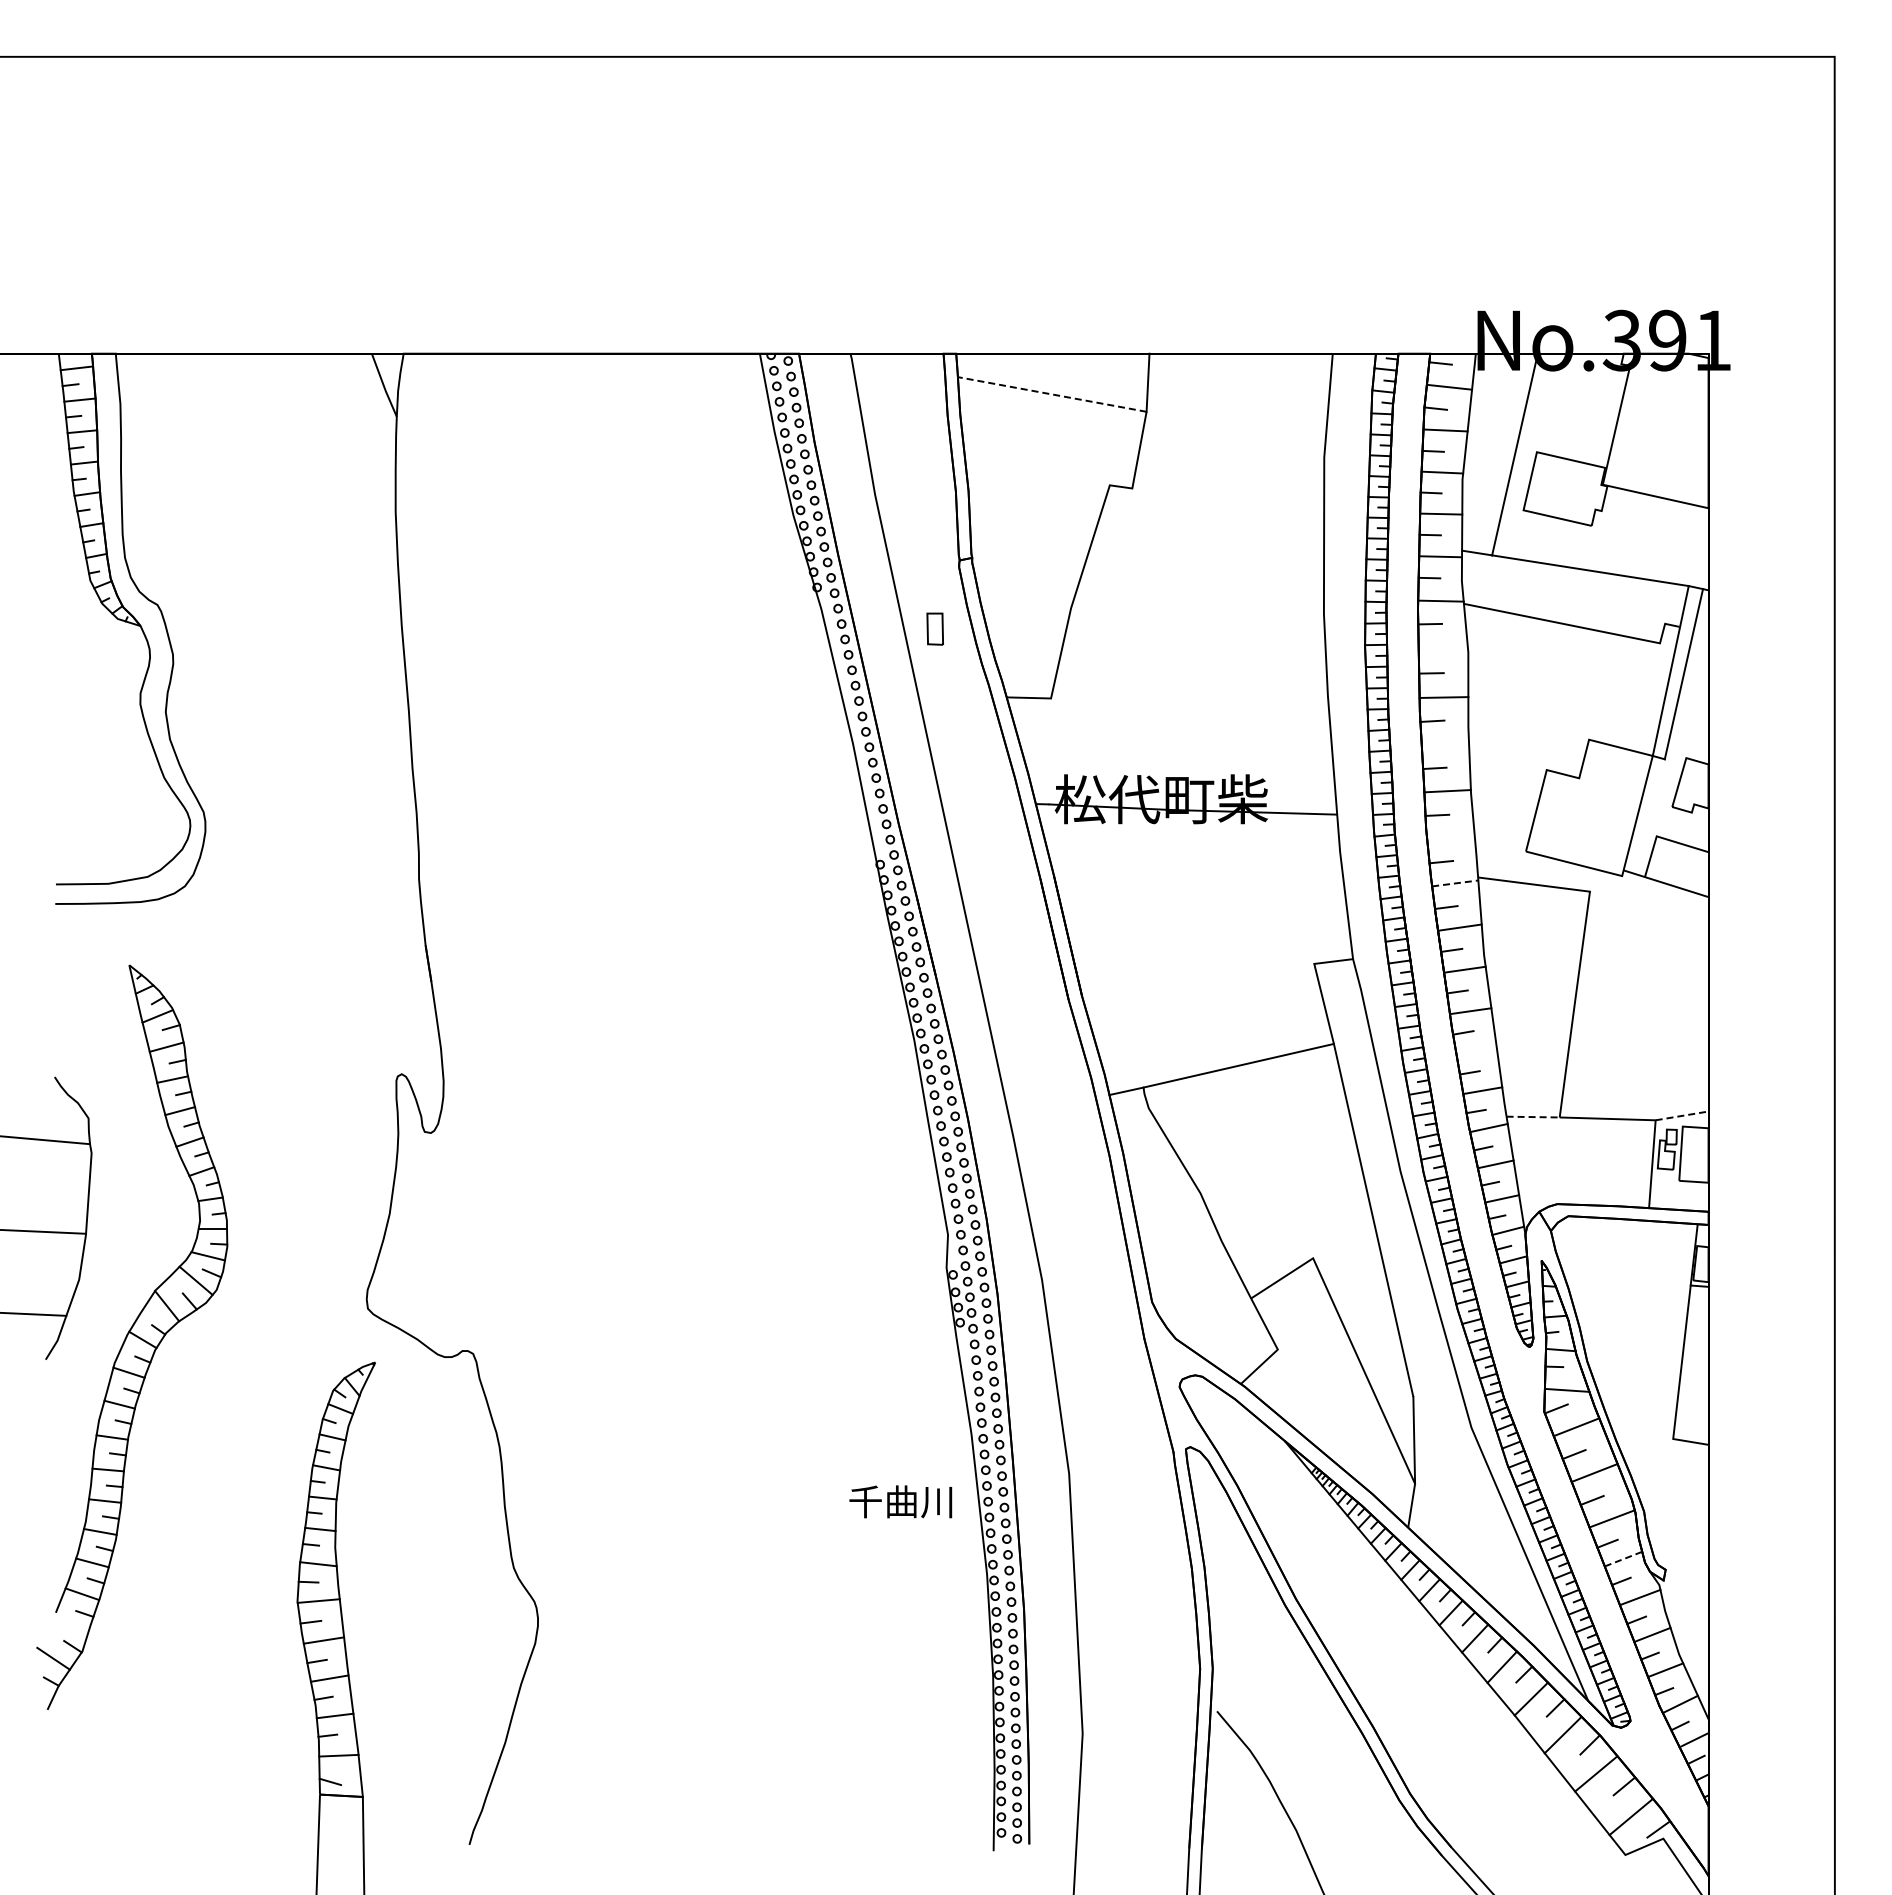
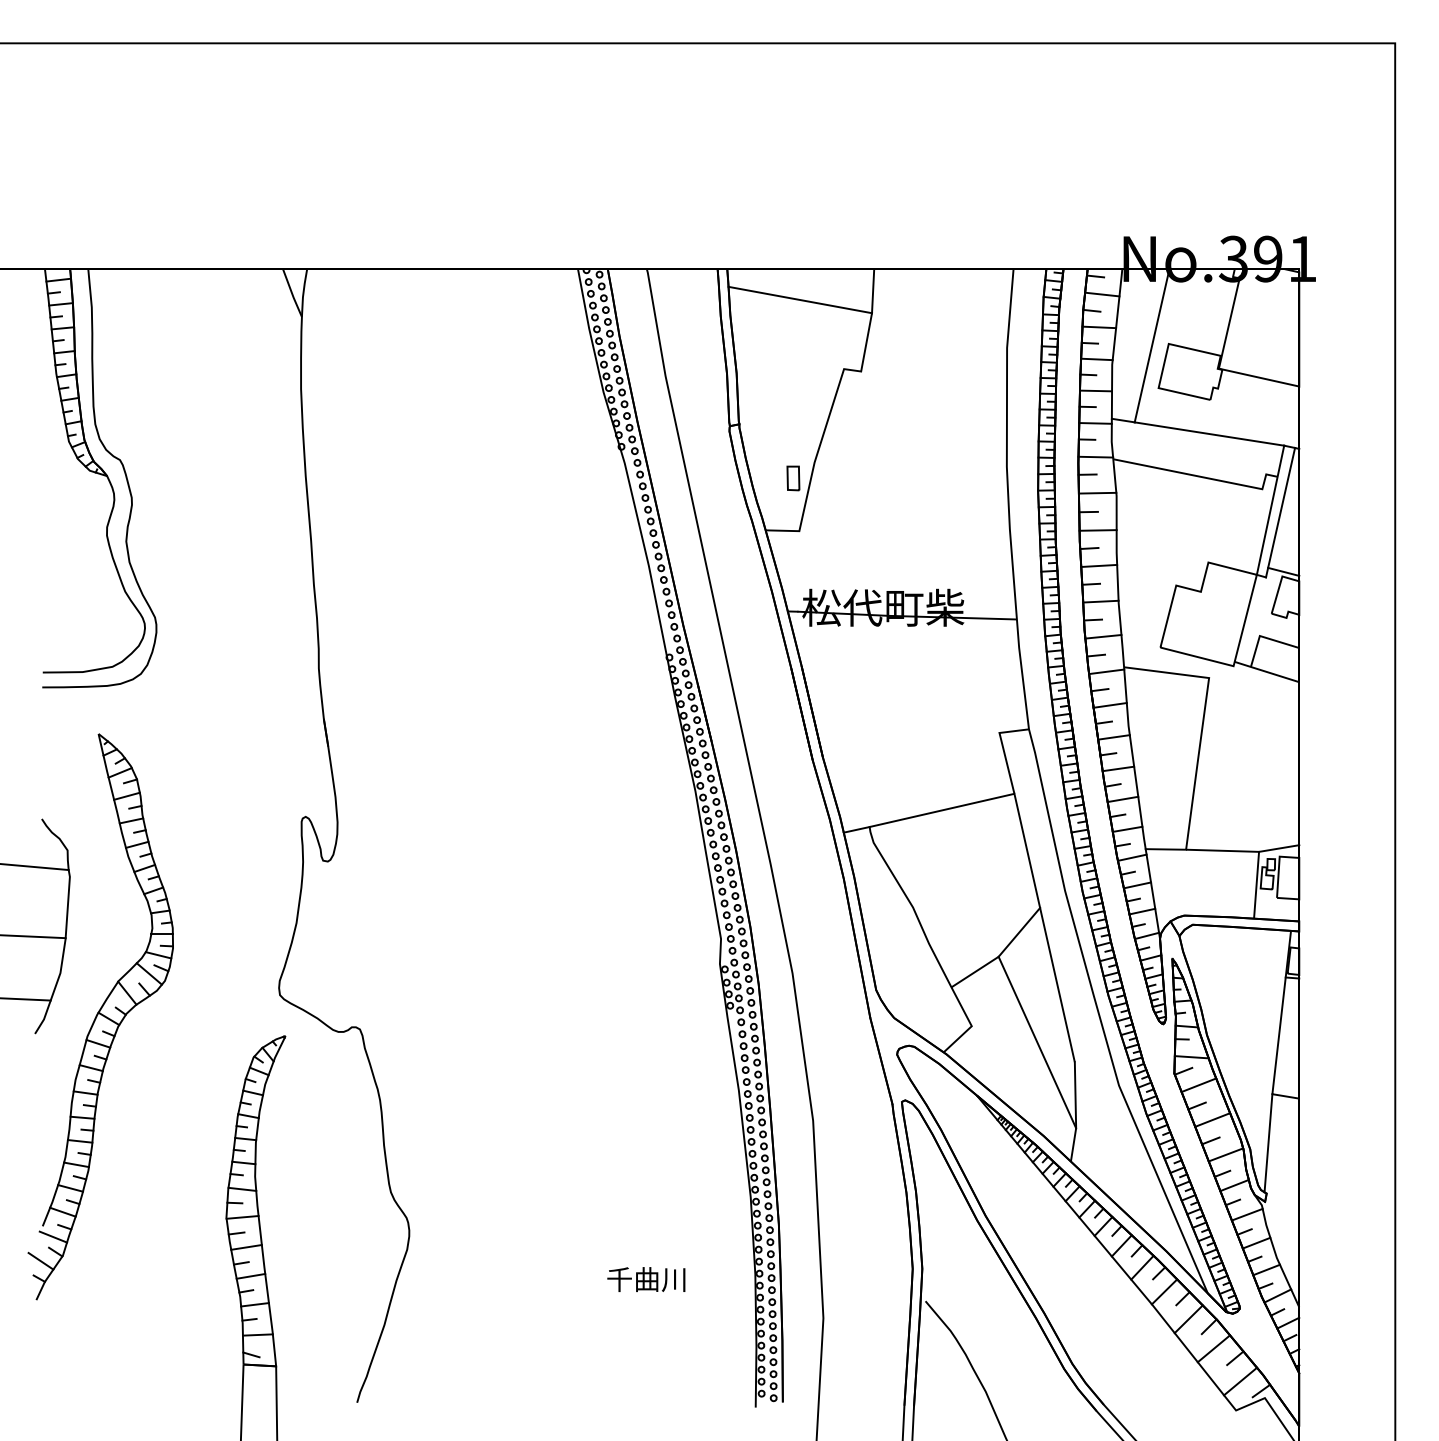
line: (1052, 394) -> (800, 300), dashed -> solid
part: (934, 628) -> (792, 477), moved
line: (1442, 648) -> (1096, 493), added
line: (1445, 743) -> (1099, 565), added
line: (1687, 751) -> (1283, 571), added
line: (1450, 837) -> (1103, 636), added
line: (1455, 883) -> (1106, 671), dashed -> solid
line: (1476, 1050) -> (1122, 798), added
line: (1682, 1115) -> (1279, 848), dashed -> solid
line: (1533, 1117) -> (1166, 849), dashed -> solid
line: (1340, 1226) -> (1019, 932), added
text: (900, 1501) -> (646, 1279), moved
line: (1667, 1503) -> (1268, 1143), added
line: (1623, 1558) -> (1234, 1185), dashed -> solid
line: (69, 1626) -> (53, 1236), added

